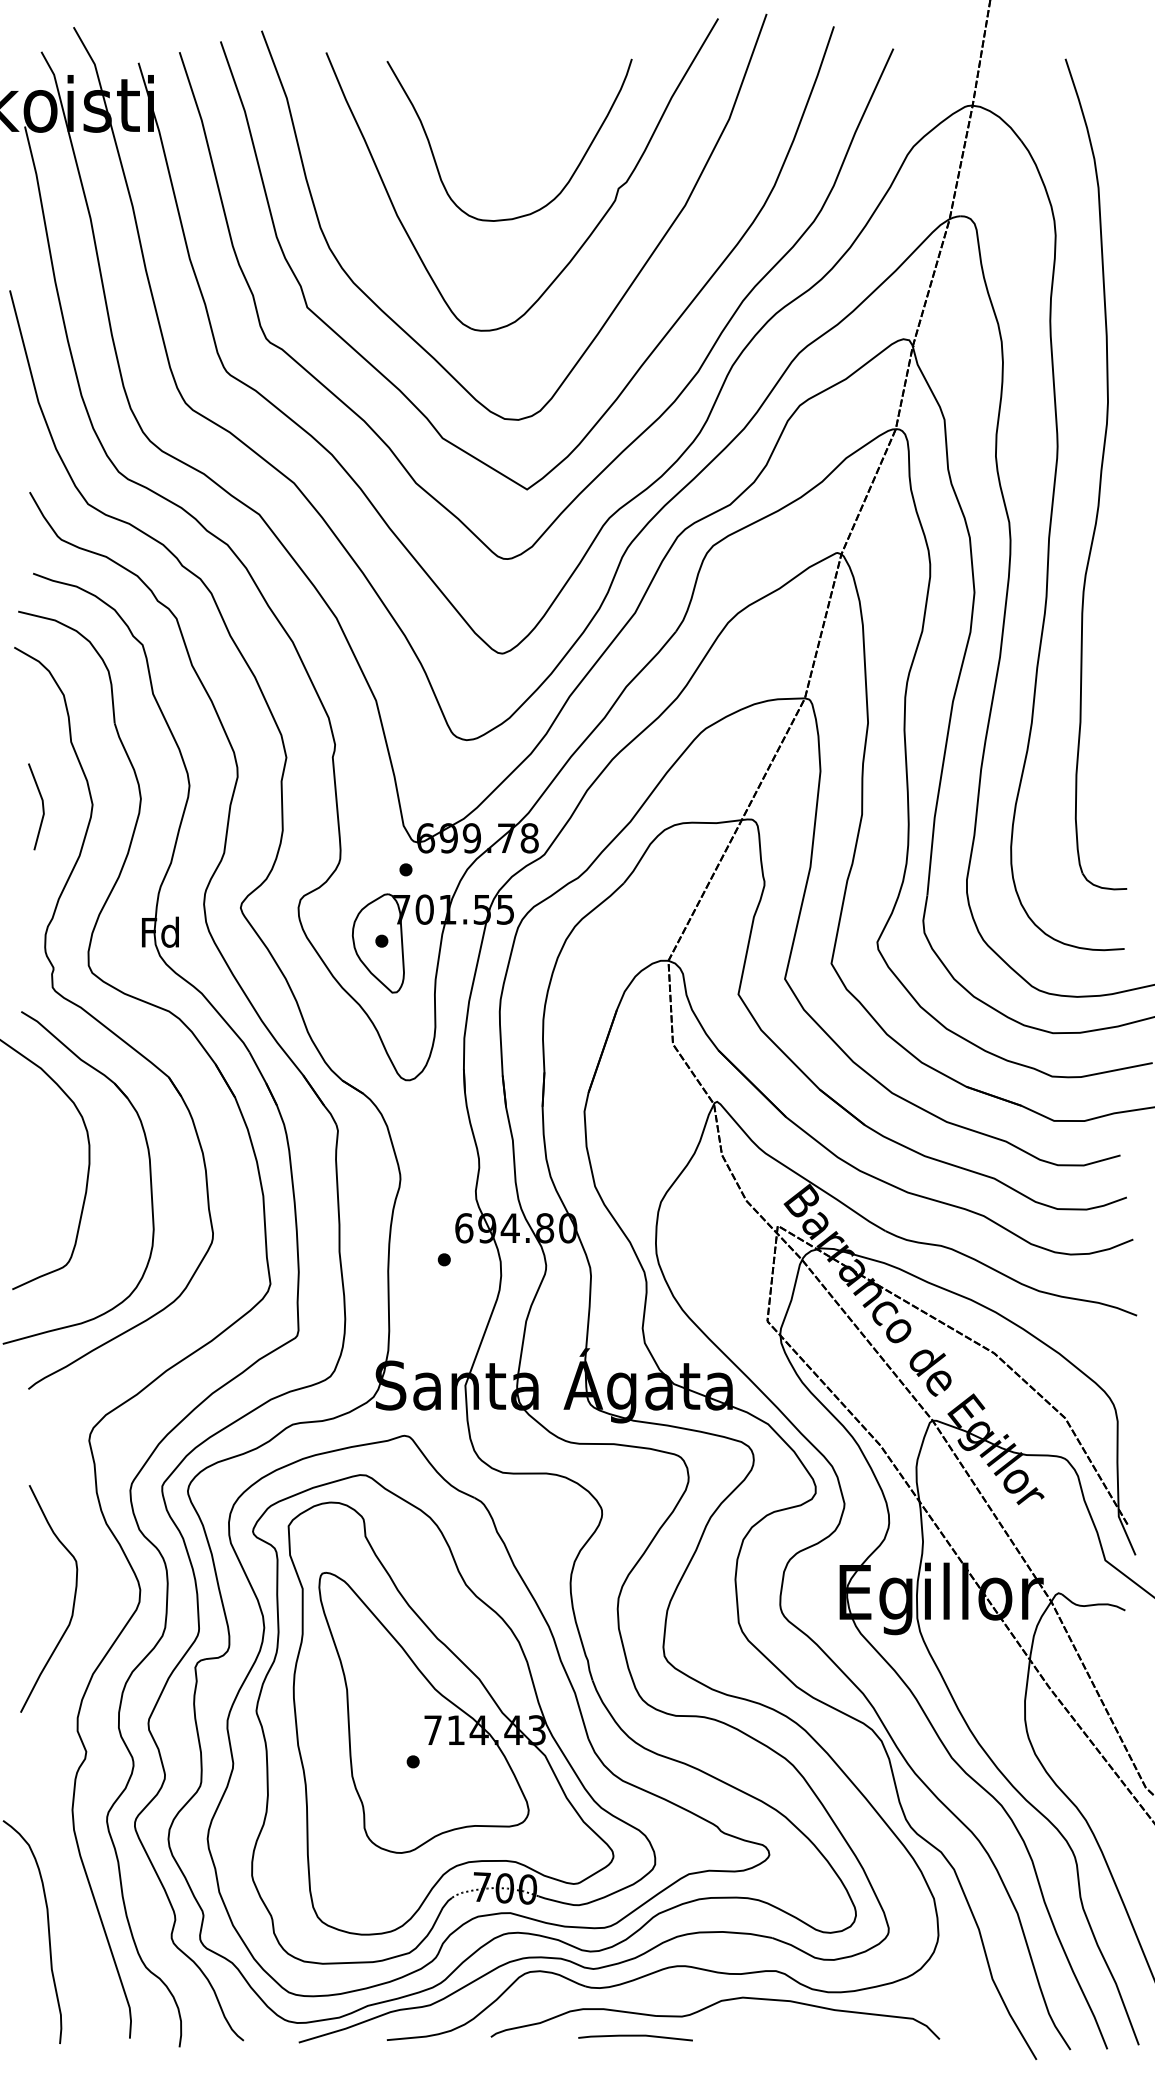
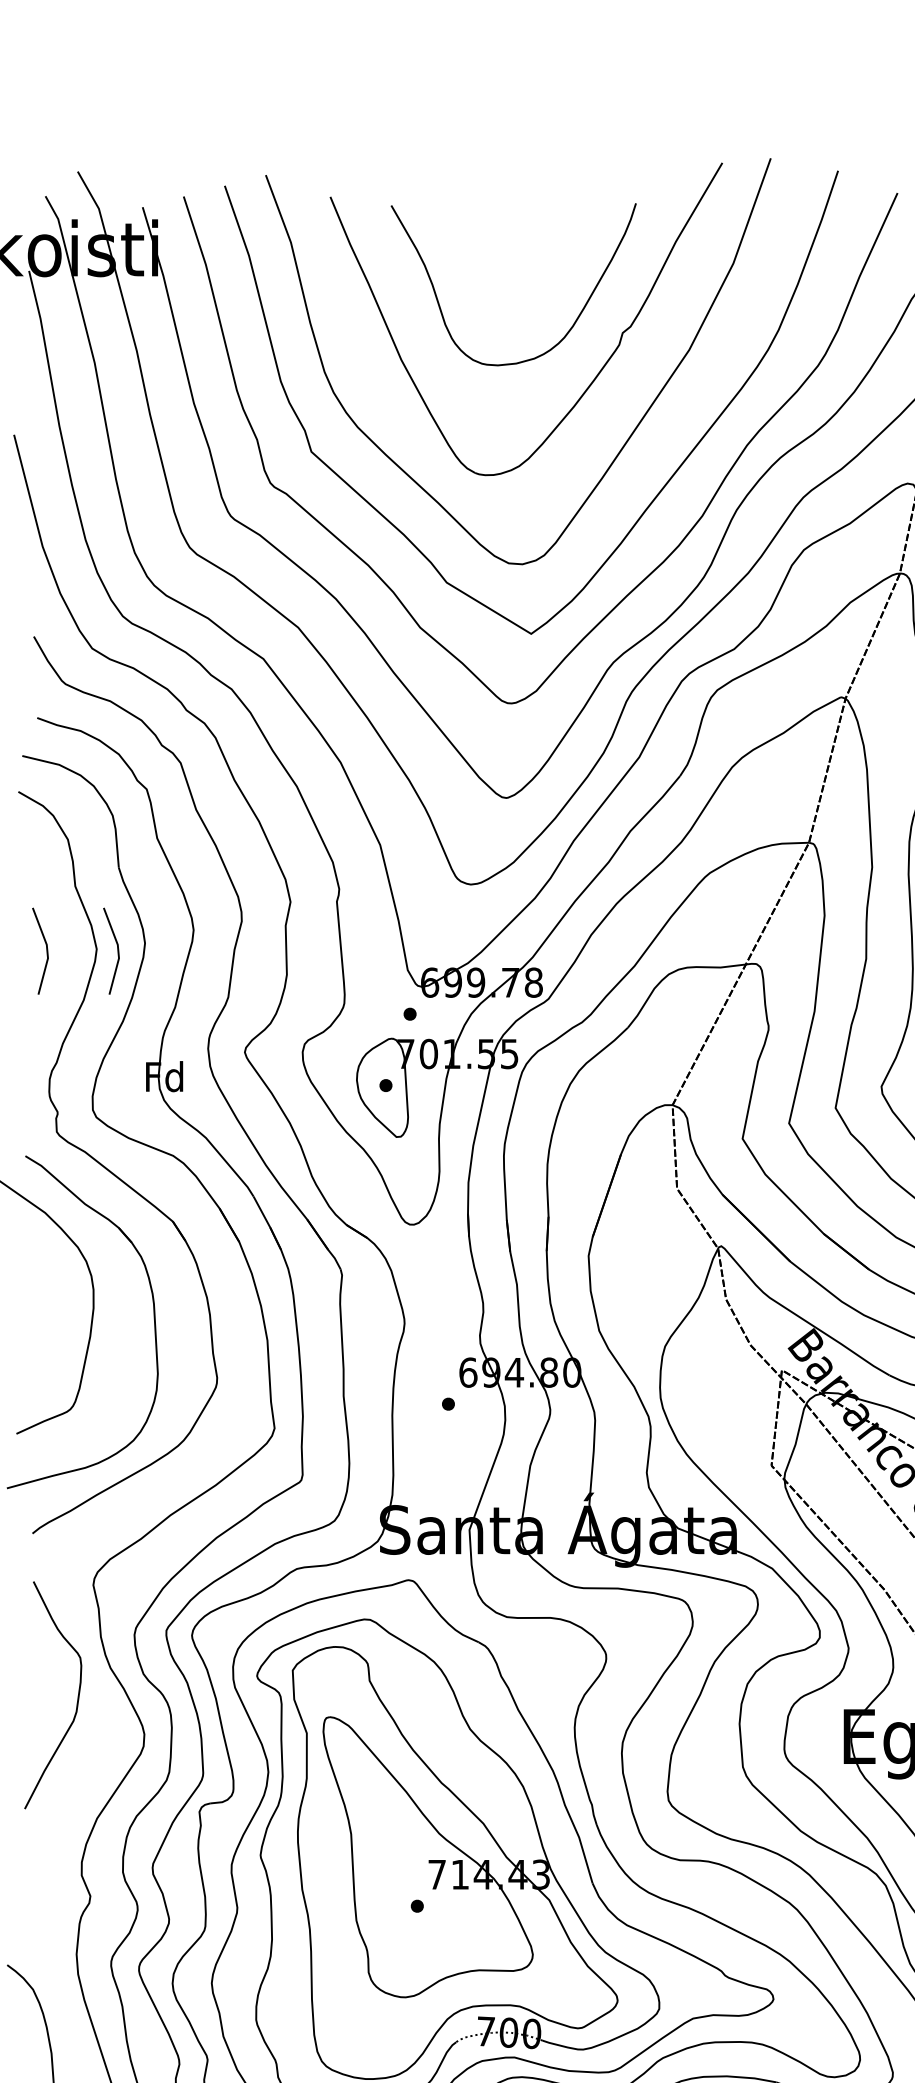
line: (113, 806) -> (117, 950), added
curve: (73, 1598) -> (77, 1694), moved

